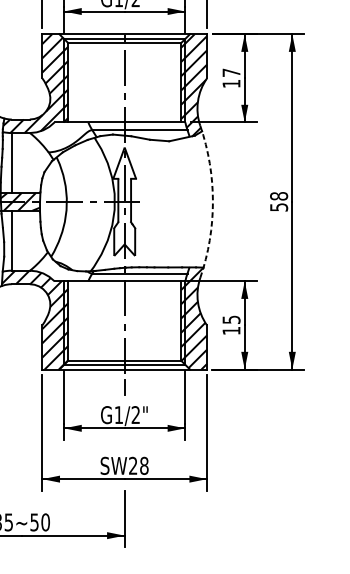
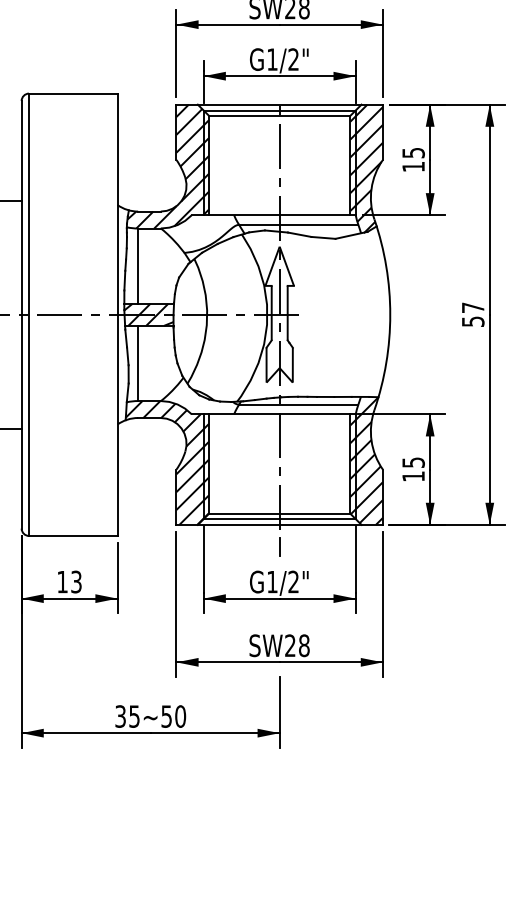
text: (231, 73) -> (413, 153), 17 -> 15
text: (278, 196) -> (472, 307), 58 -> 57
arc: (213, 201) -> (390, 314), dashed -> solid

